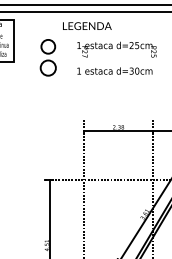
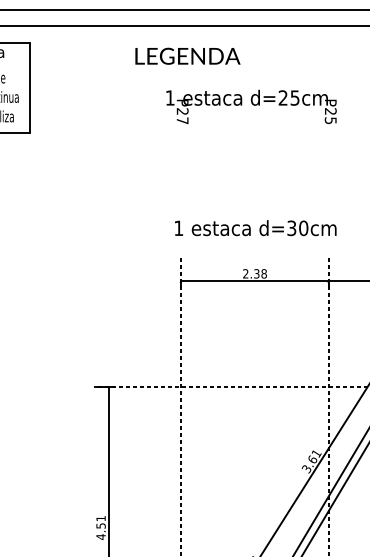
part: (47, 57) -> (102, 123), removed
text: (114, 70) -> (254, 226), moved

